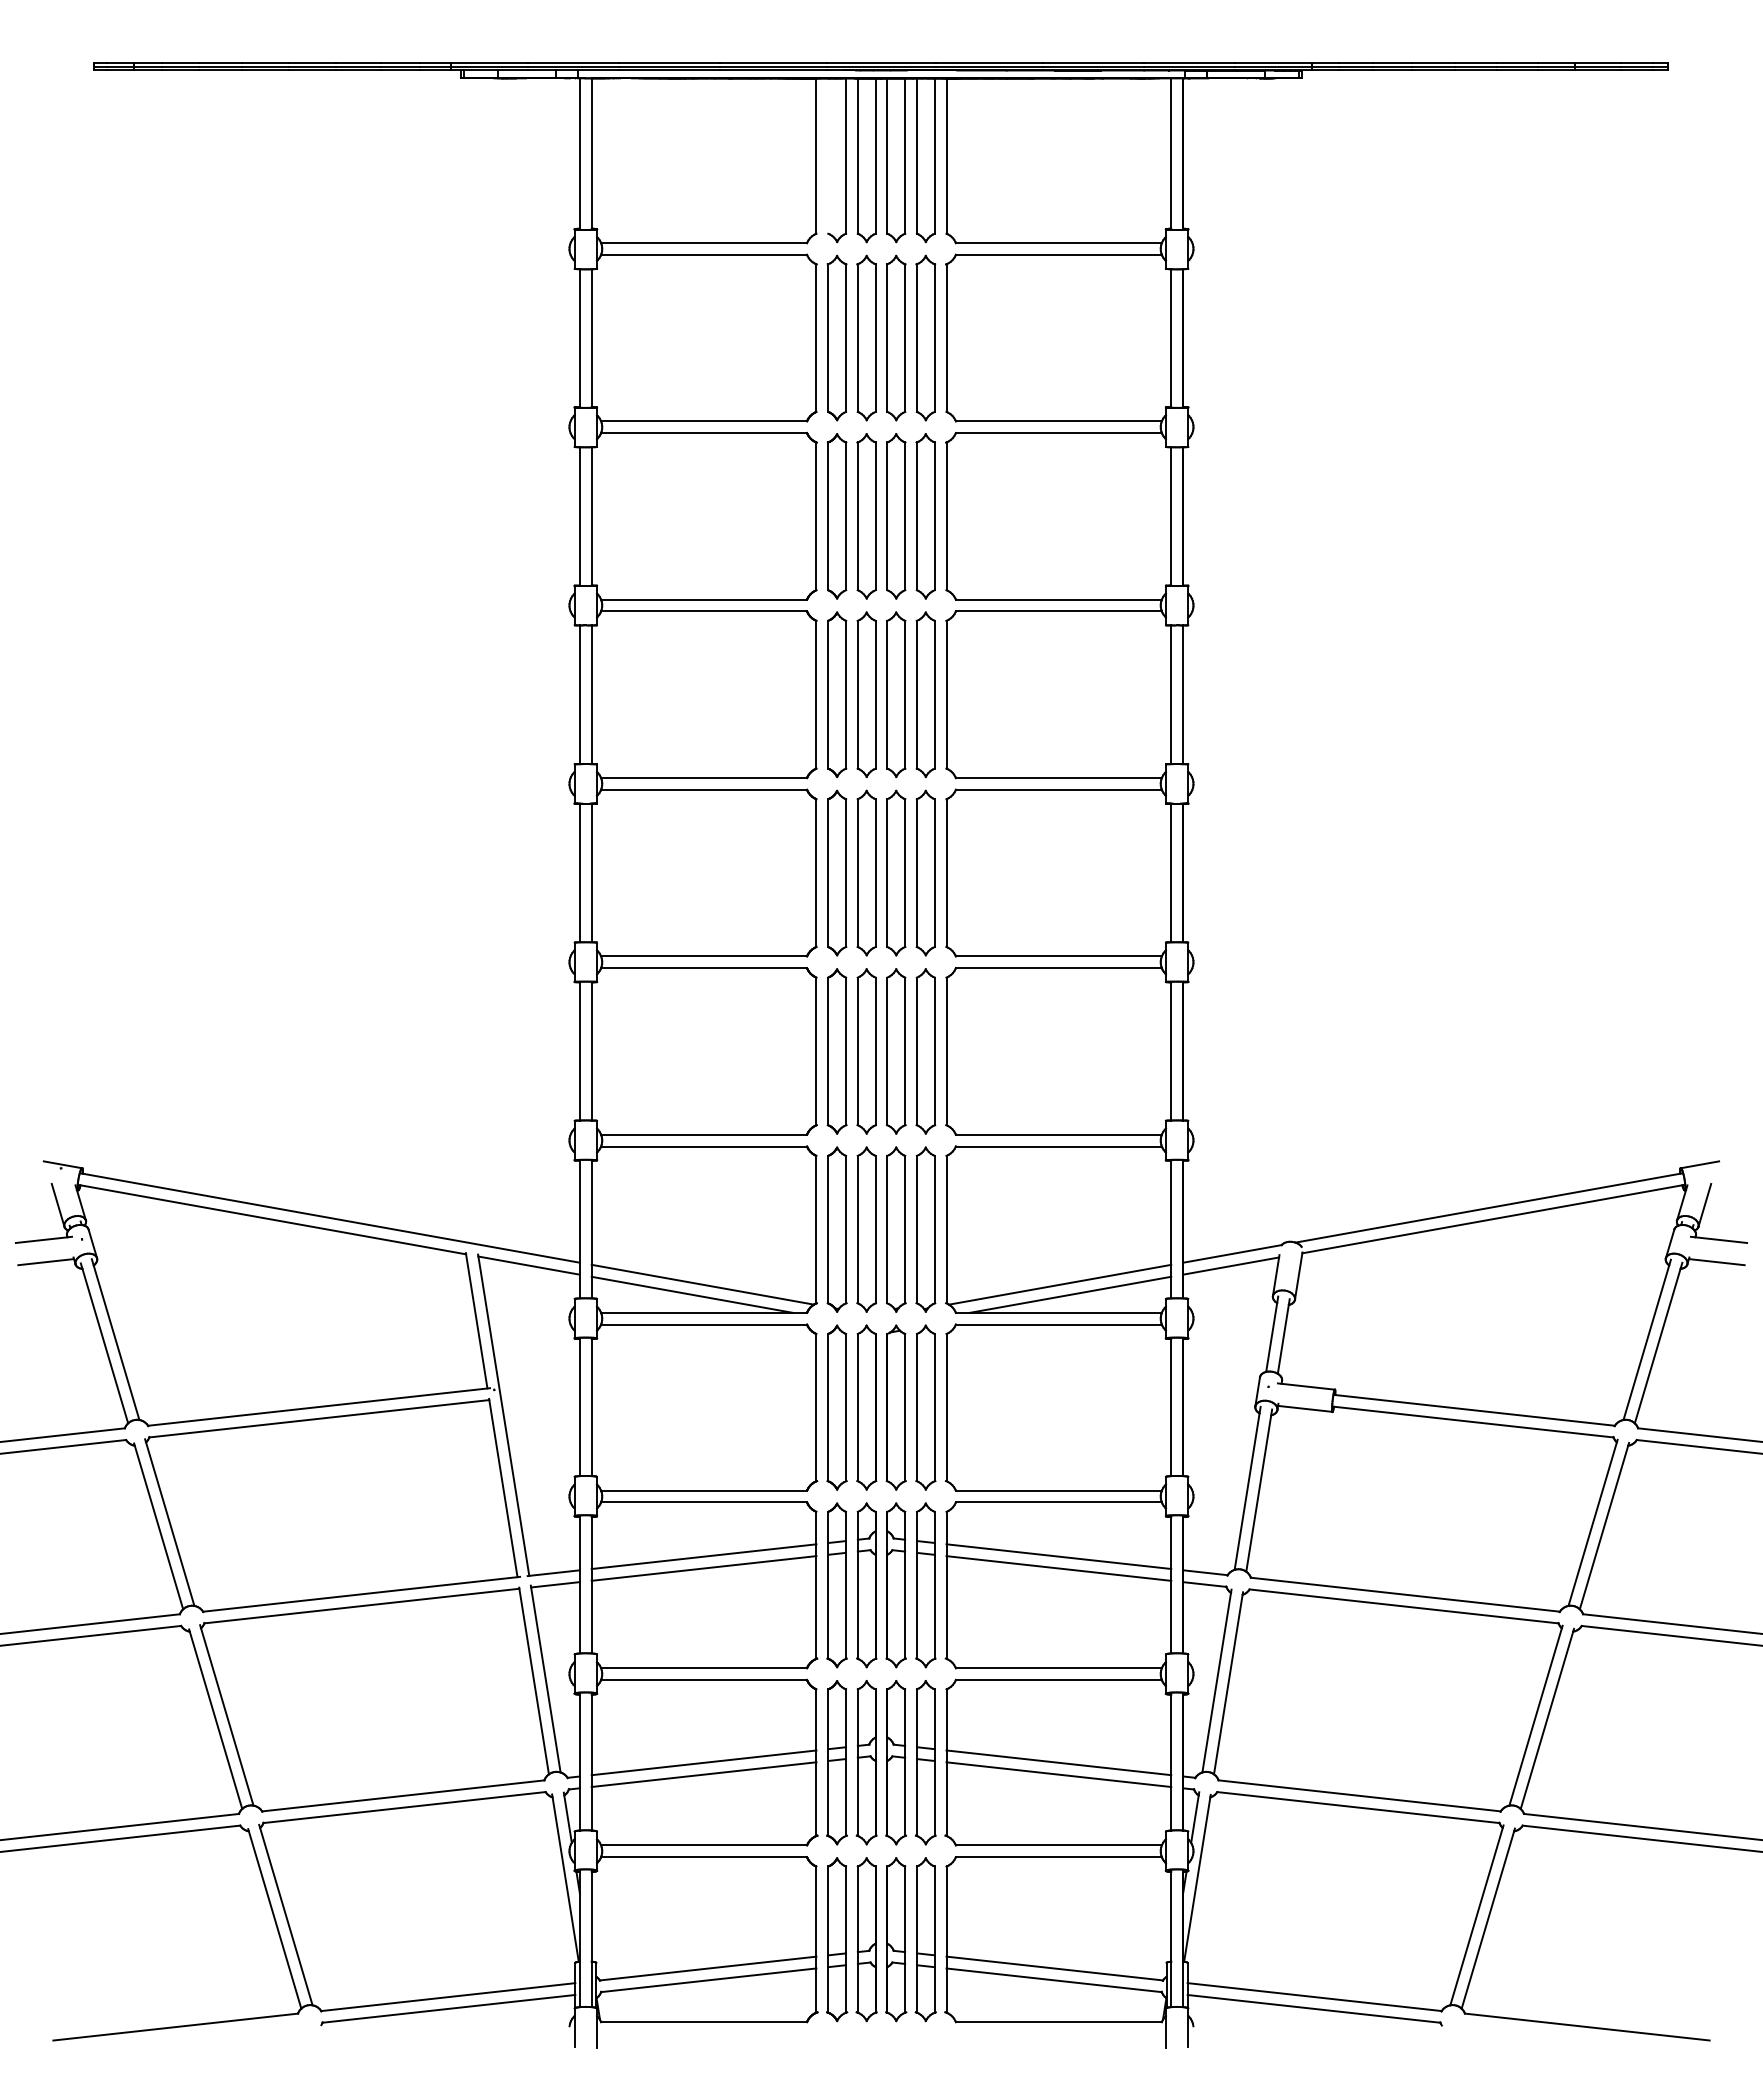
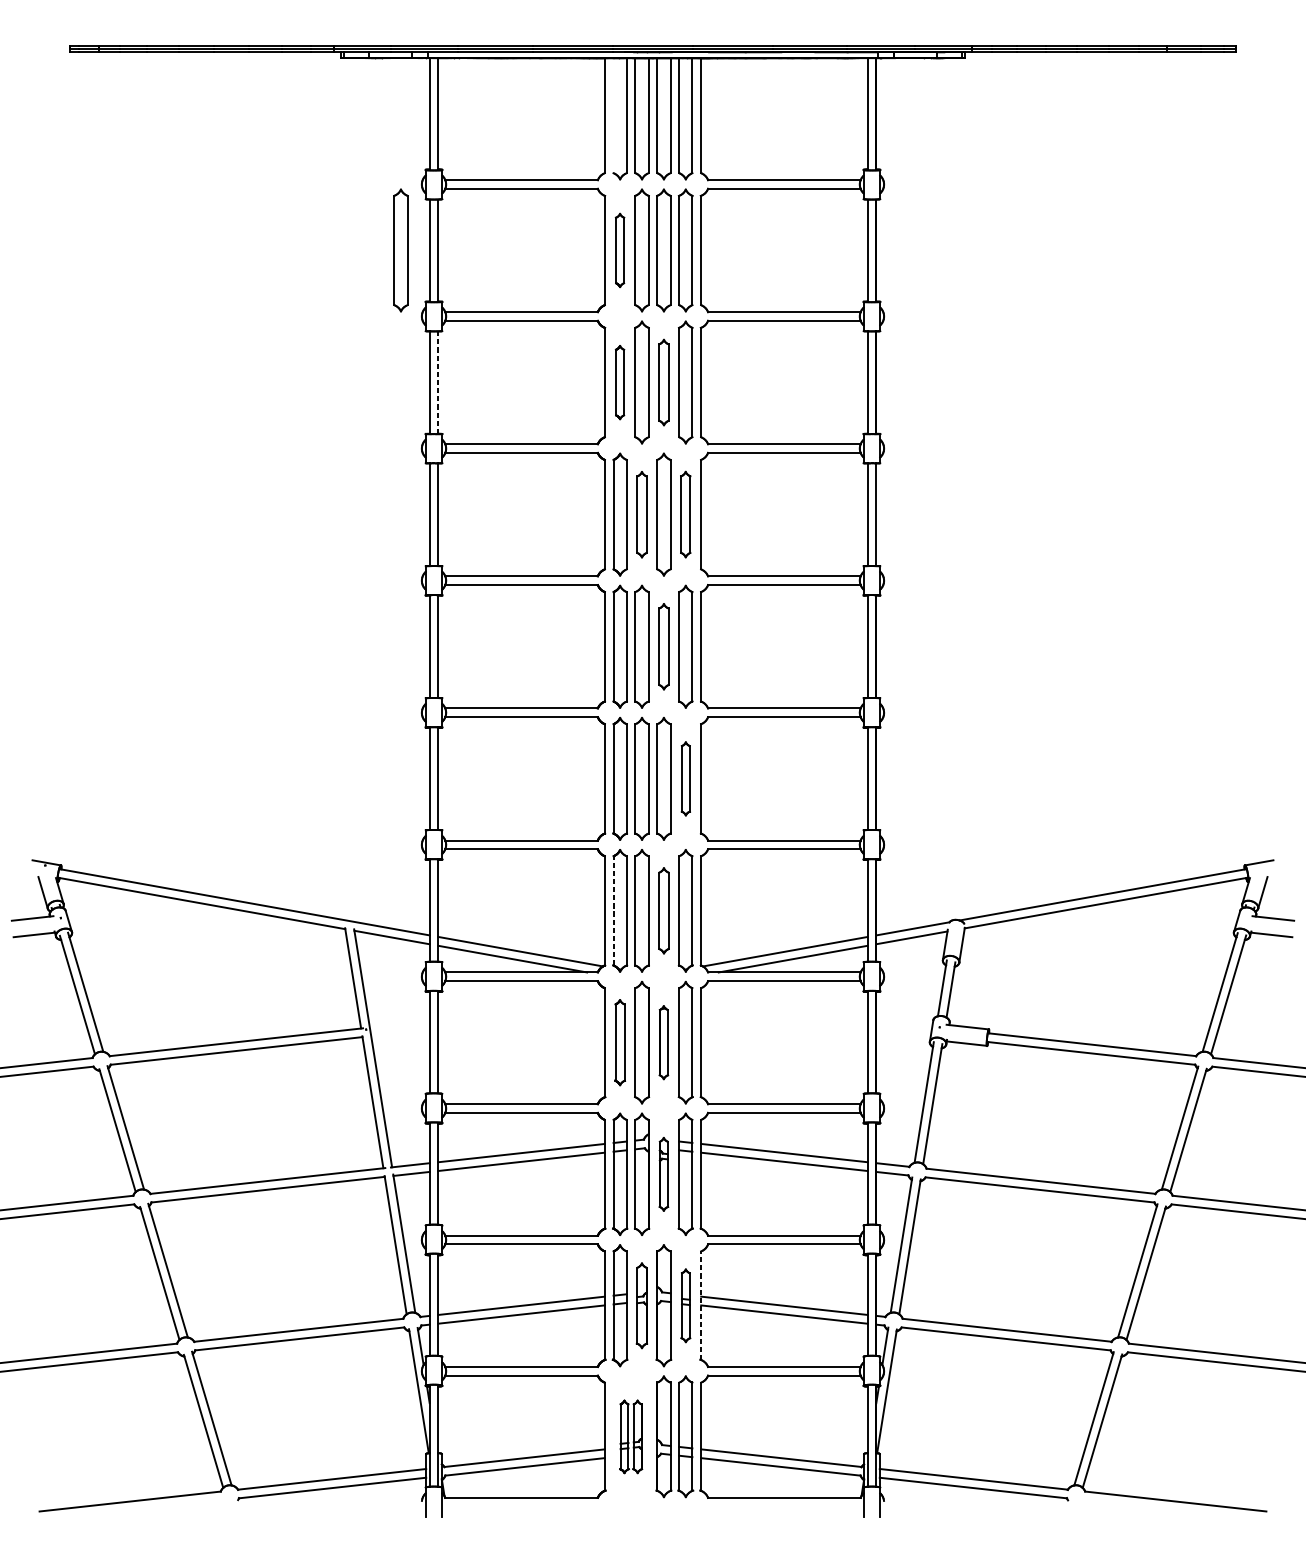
part: (541, 337) -> (401, 250), added
part: (836, 337) -> (619, 250), size x0.6
line: (591, 516) -> (438, 382), solid -> dashed
part: (836, 516) -> (619, 382), size x0.6
part: (896, 516) -> (664, 382), size x0.7
part: (866, 694) -> (641, 514), size x0.7
part: (925, 694) -> (685, 514), size x0.7
part: (896, 872) -> (664, 646), size x0.7
part: (925, 1051) -> (685, 778), size x0.6
line: (828, 1229) -> (613, 910), solid -> dashed
part: (896, 1229) -> (664, 910), size x0.7
part: (836, 1407) -> (619, 1042), size x0.7
part: (895, 1407) -> (663, 1042), size x0.6
part: (895, 1585) -> (663, 1174), size x0.6
part: (866, 1762) -> (641, 1305), size x0.7
part: (925, 1762) -> (685, 1305), size x0.6
line: (946, 1762) -> (701, 1305), solid -> dashed
part: (851, 1939) -> (630, 1436), size x0.6

